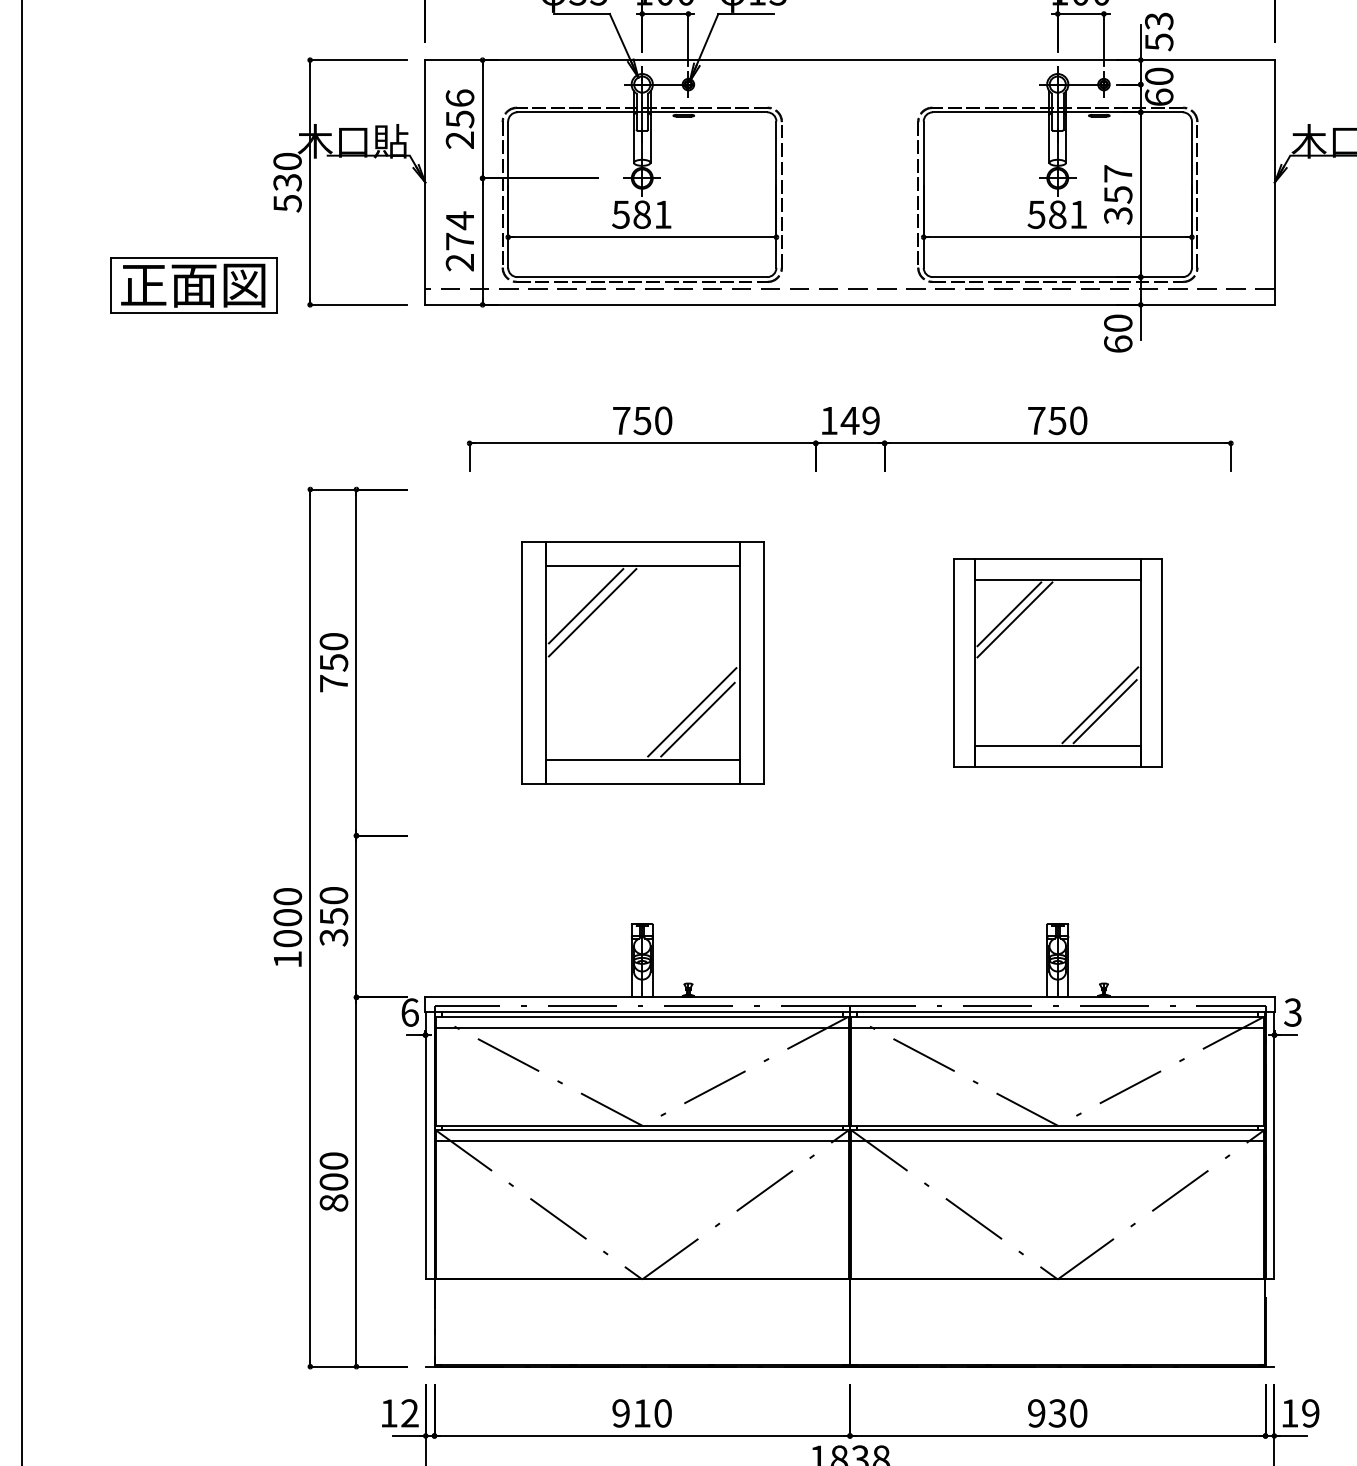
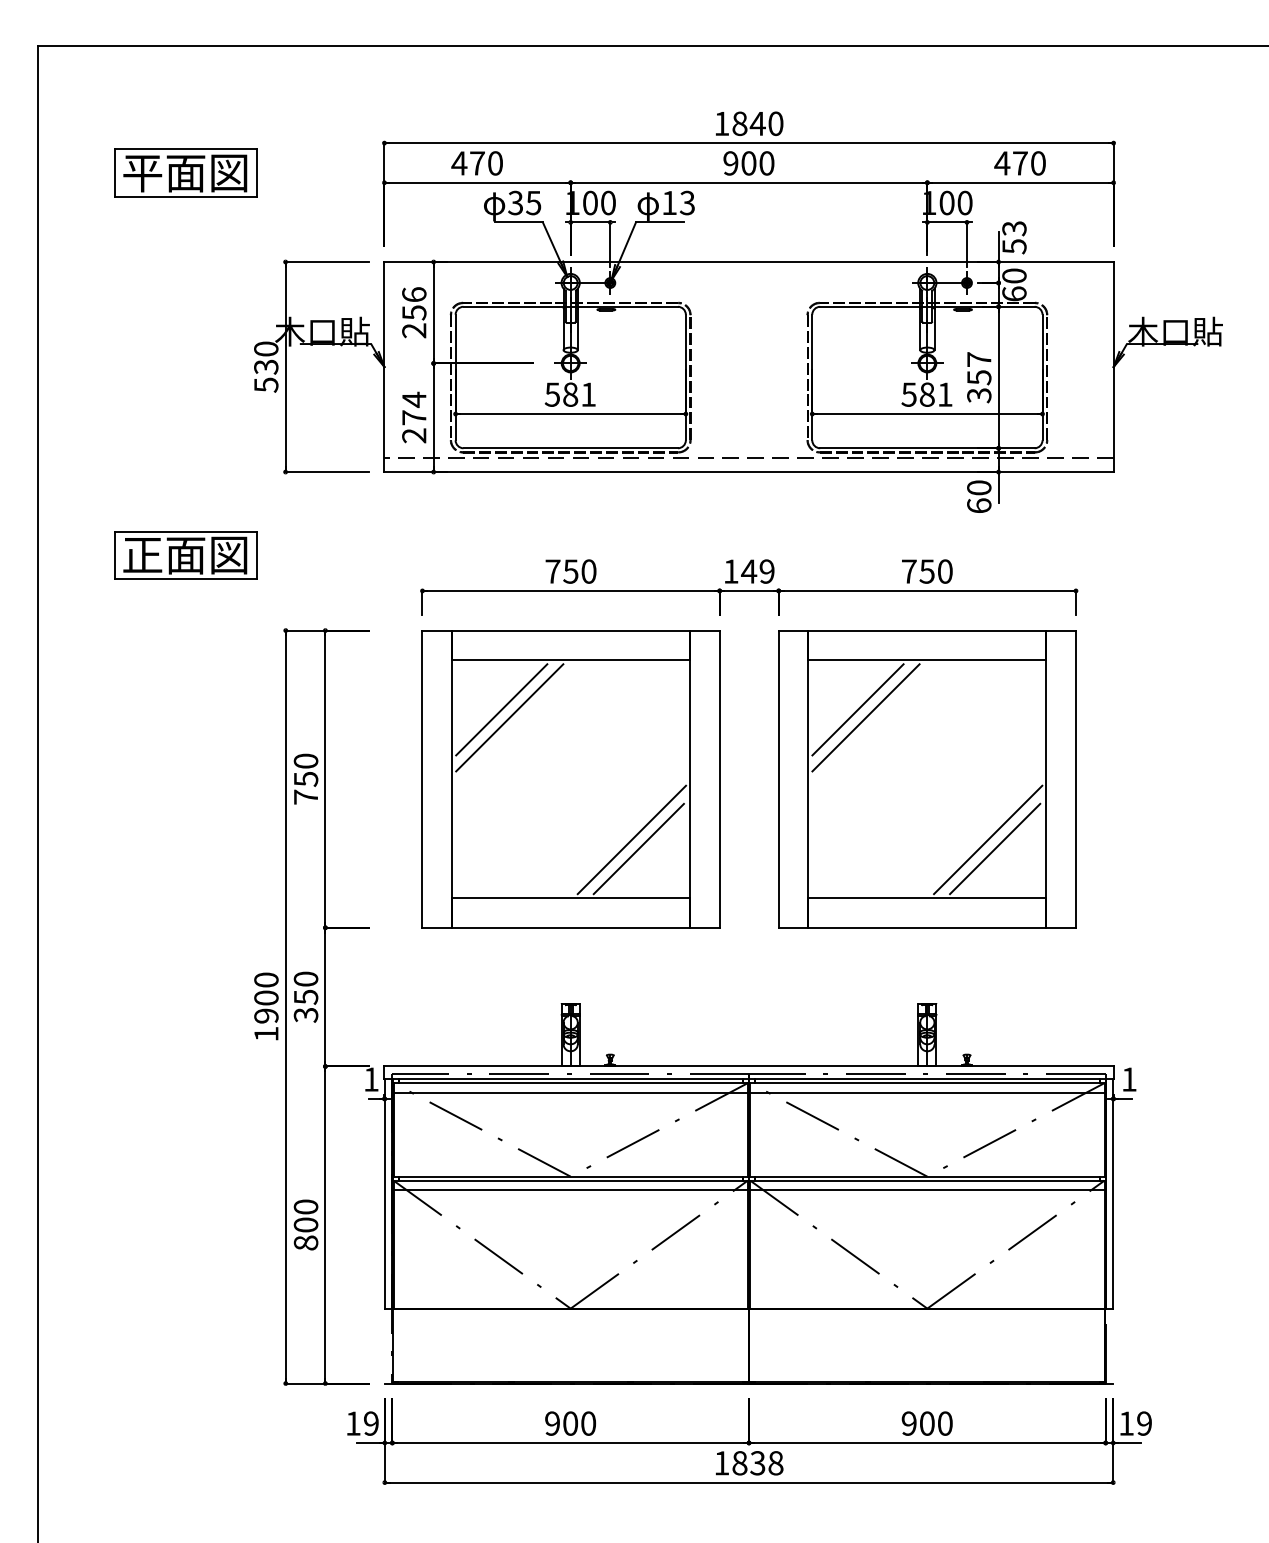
part: (193, 285) -> (185, 555), moved
part: (642, 663) -> (570, 779), size x1.43
part: (1057, 663) -> (927, 779), size x1.67
text: (287, 937) -> (266, 1015), 1000 -> 1900
text: (410, 1012) -> (371, 1079), 6 -> 1
text: (1292, 1012) -> (1128, 1079), 3 -> 1
text: (410, 1413) -> (371, 1423), 12 -> 19
text: (642, 1413) -> (570, 1423), 910 -> 900
text: (1056, 1413) -> (926, 1423), 930 -> 900

